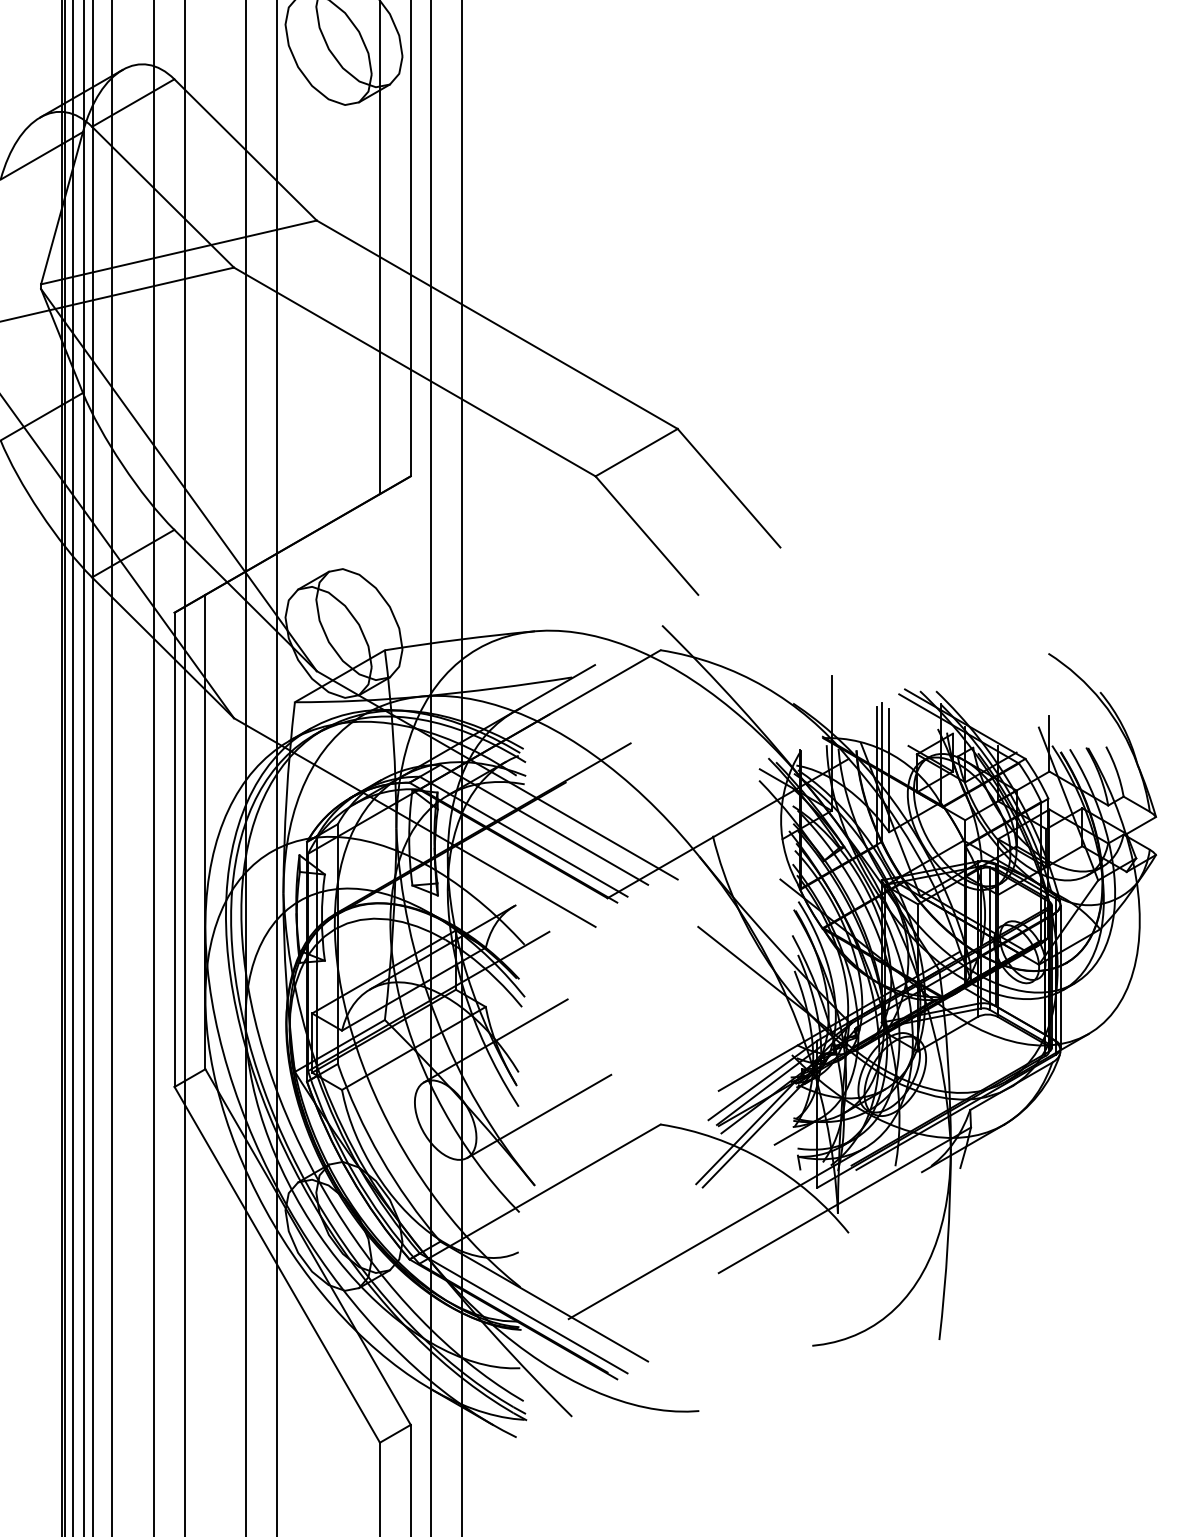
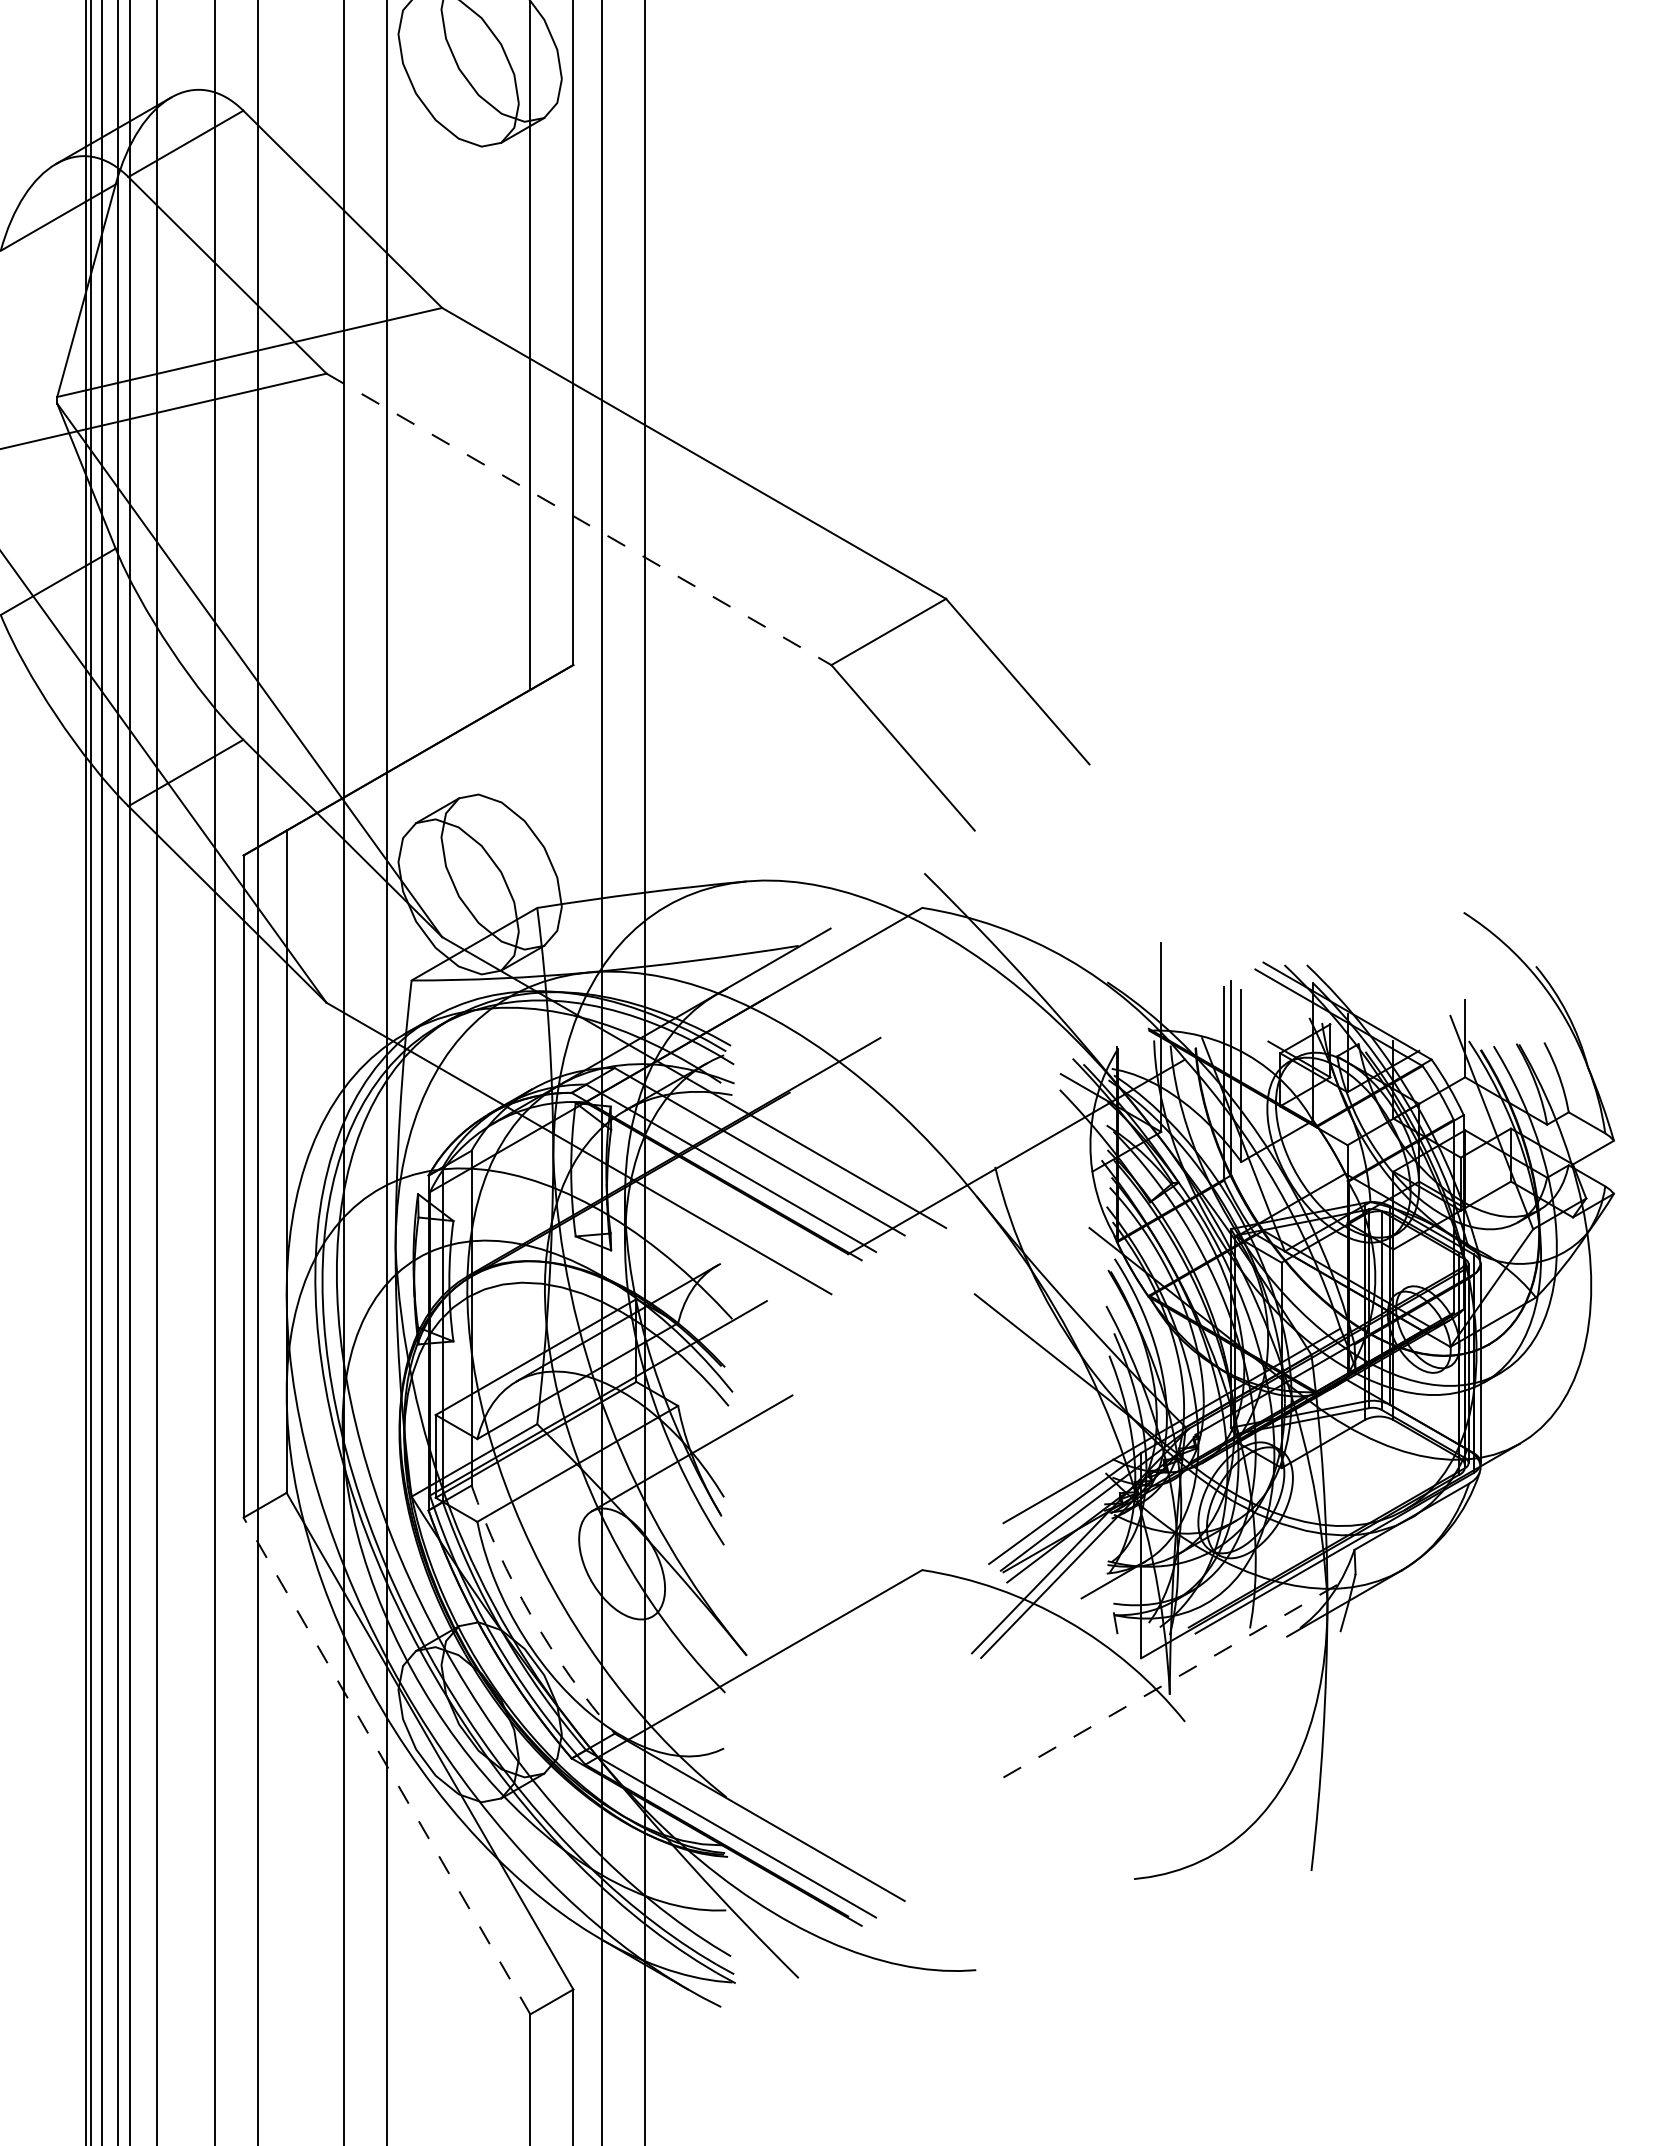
line: (415, 372) -> (579, 519), solid -> dashed
line: (539, 1116) -> (752, 1558), removed
arc: (380, 1157) -> (531, 1616), solid -> dashed
line: (844, 1200) -> (1179, 1675), solid -> dashed
line: (715, 1233) -> (999, 1722), removed
line: (276, 1265) -> (386, 1766), solid -> dashed

